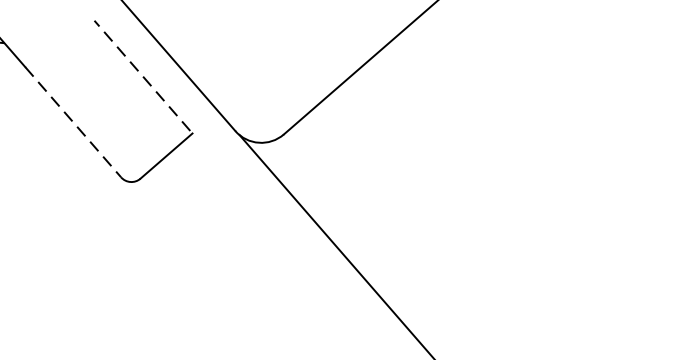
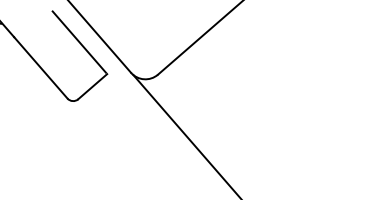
line: (142, 76) -> (79, 42), dashed -> solid
line: (72, 121) -> (40, 67), dashed -> solid

